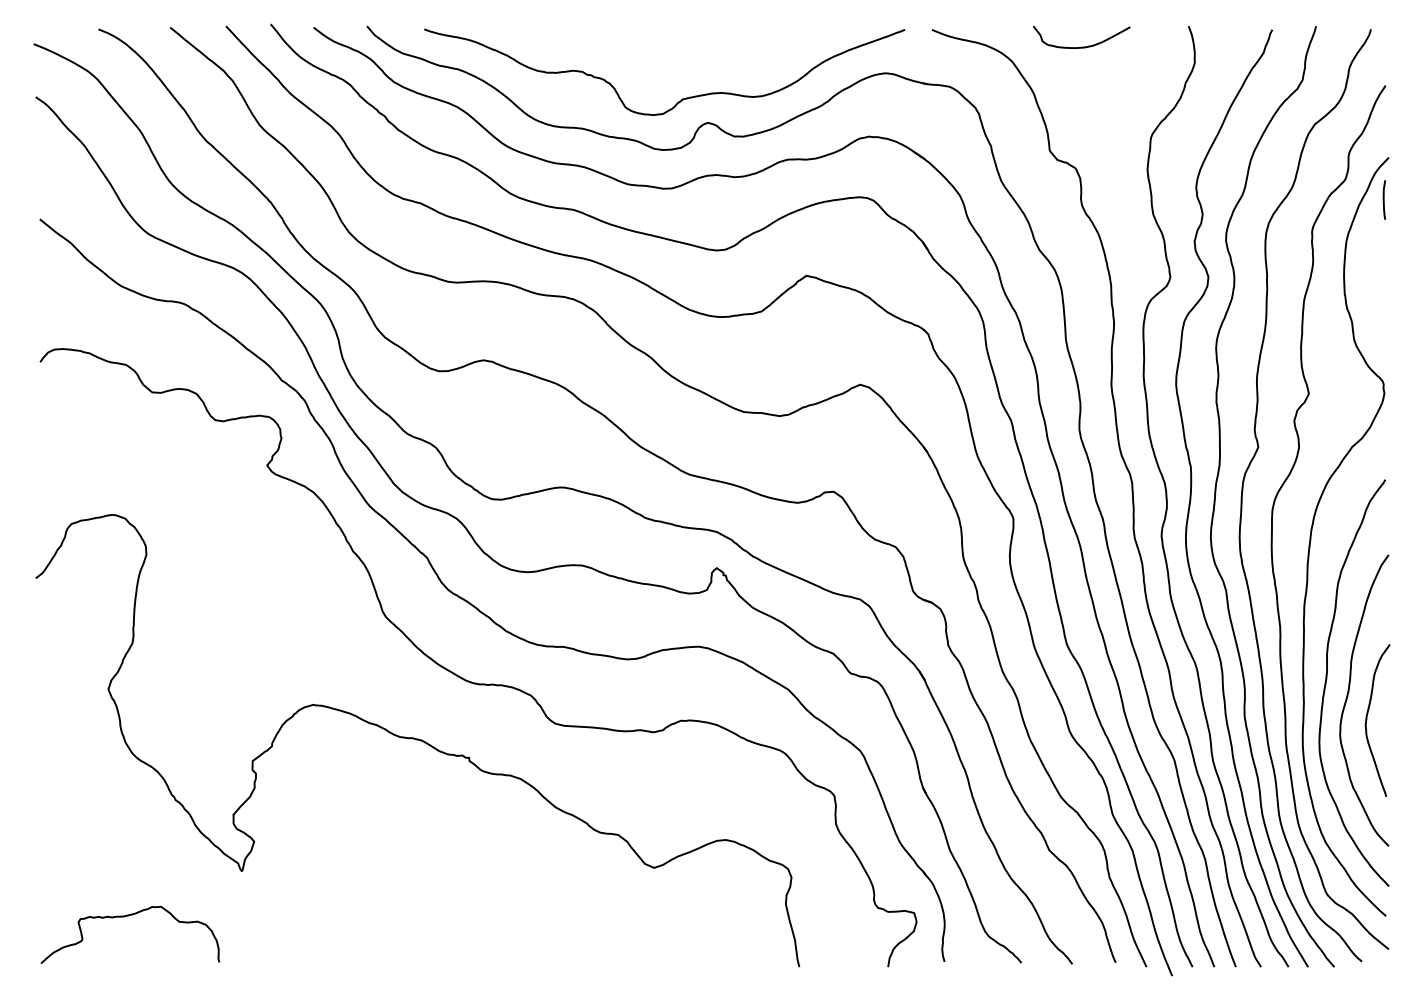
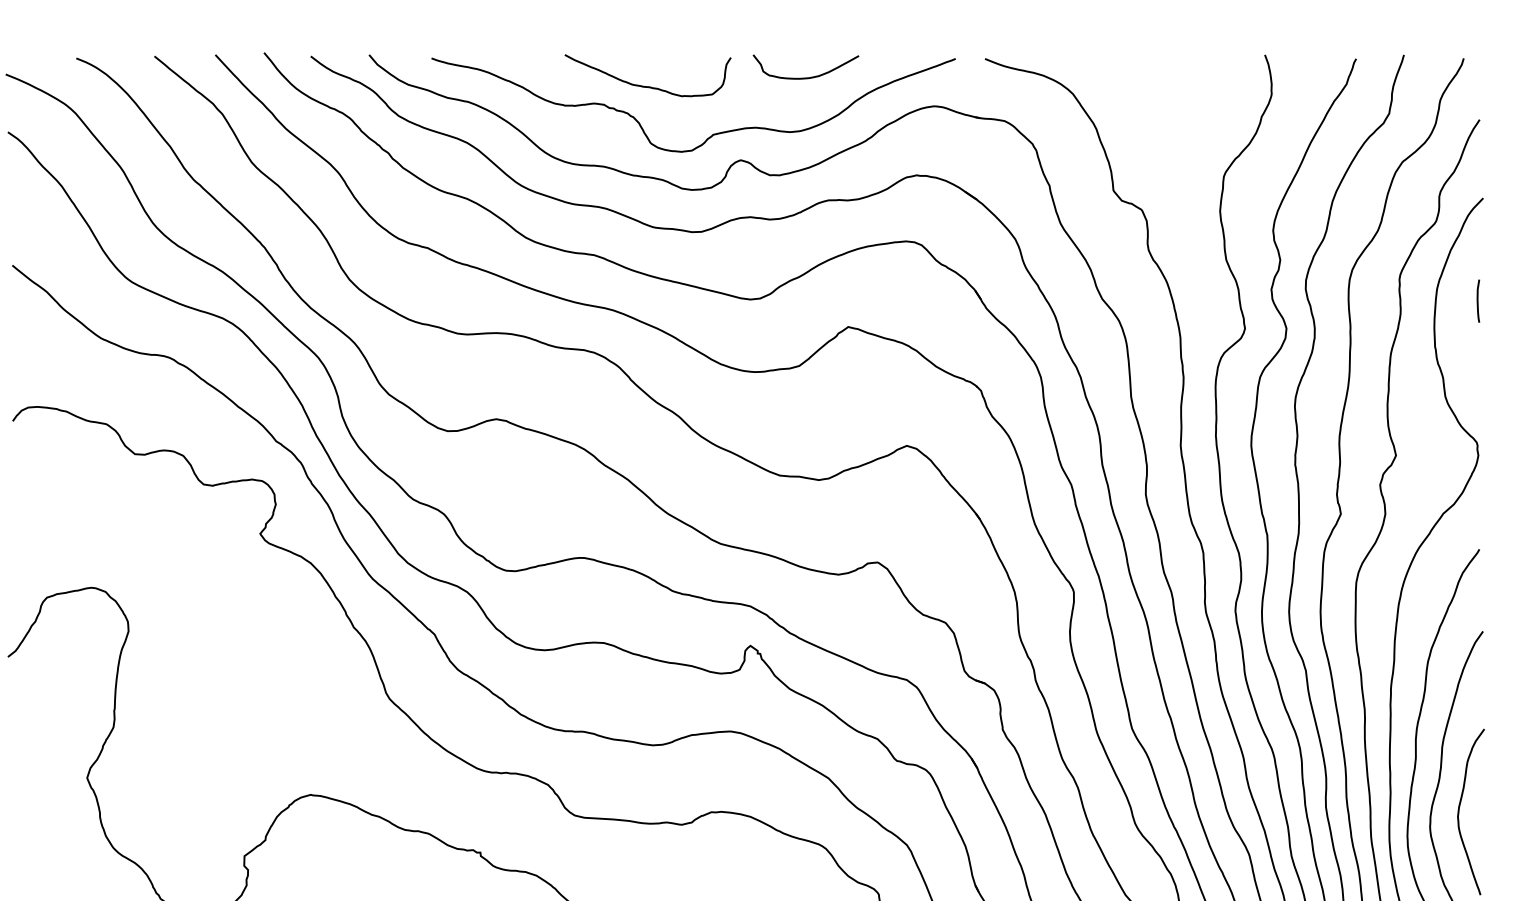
curve: (1081, 46) -> (805, 77), moved
curve: (622, 54) -> (647, 85), added
curve: (1384, 199) -> (1478, 300), moved

